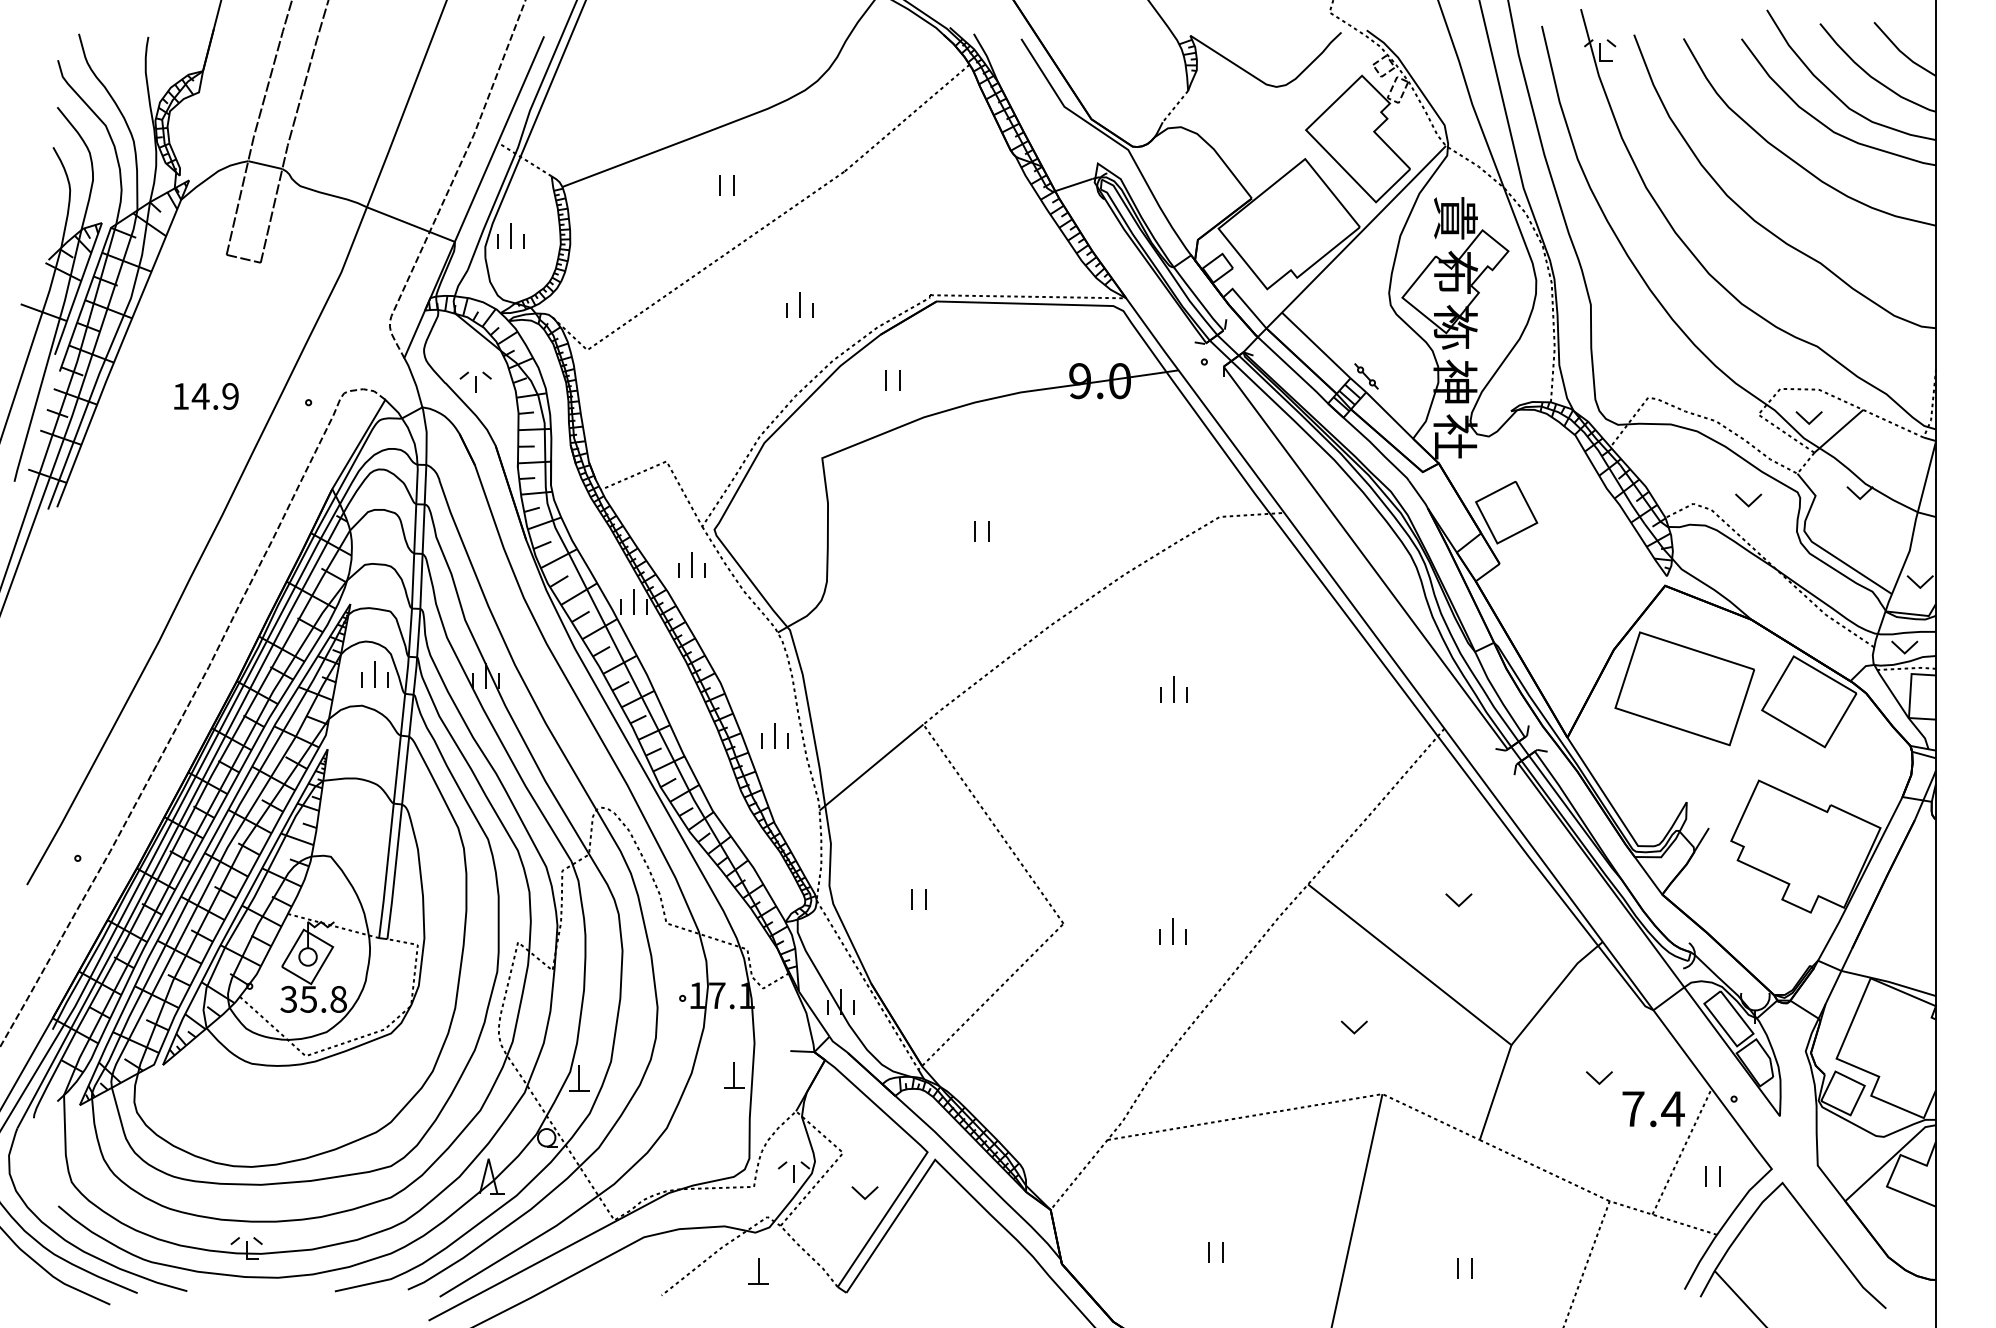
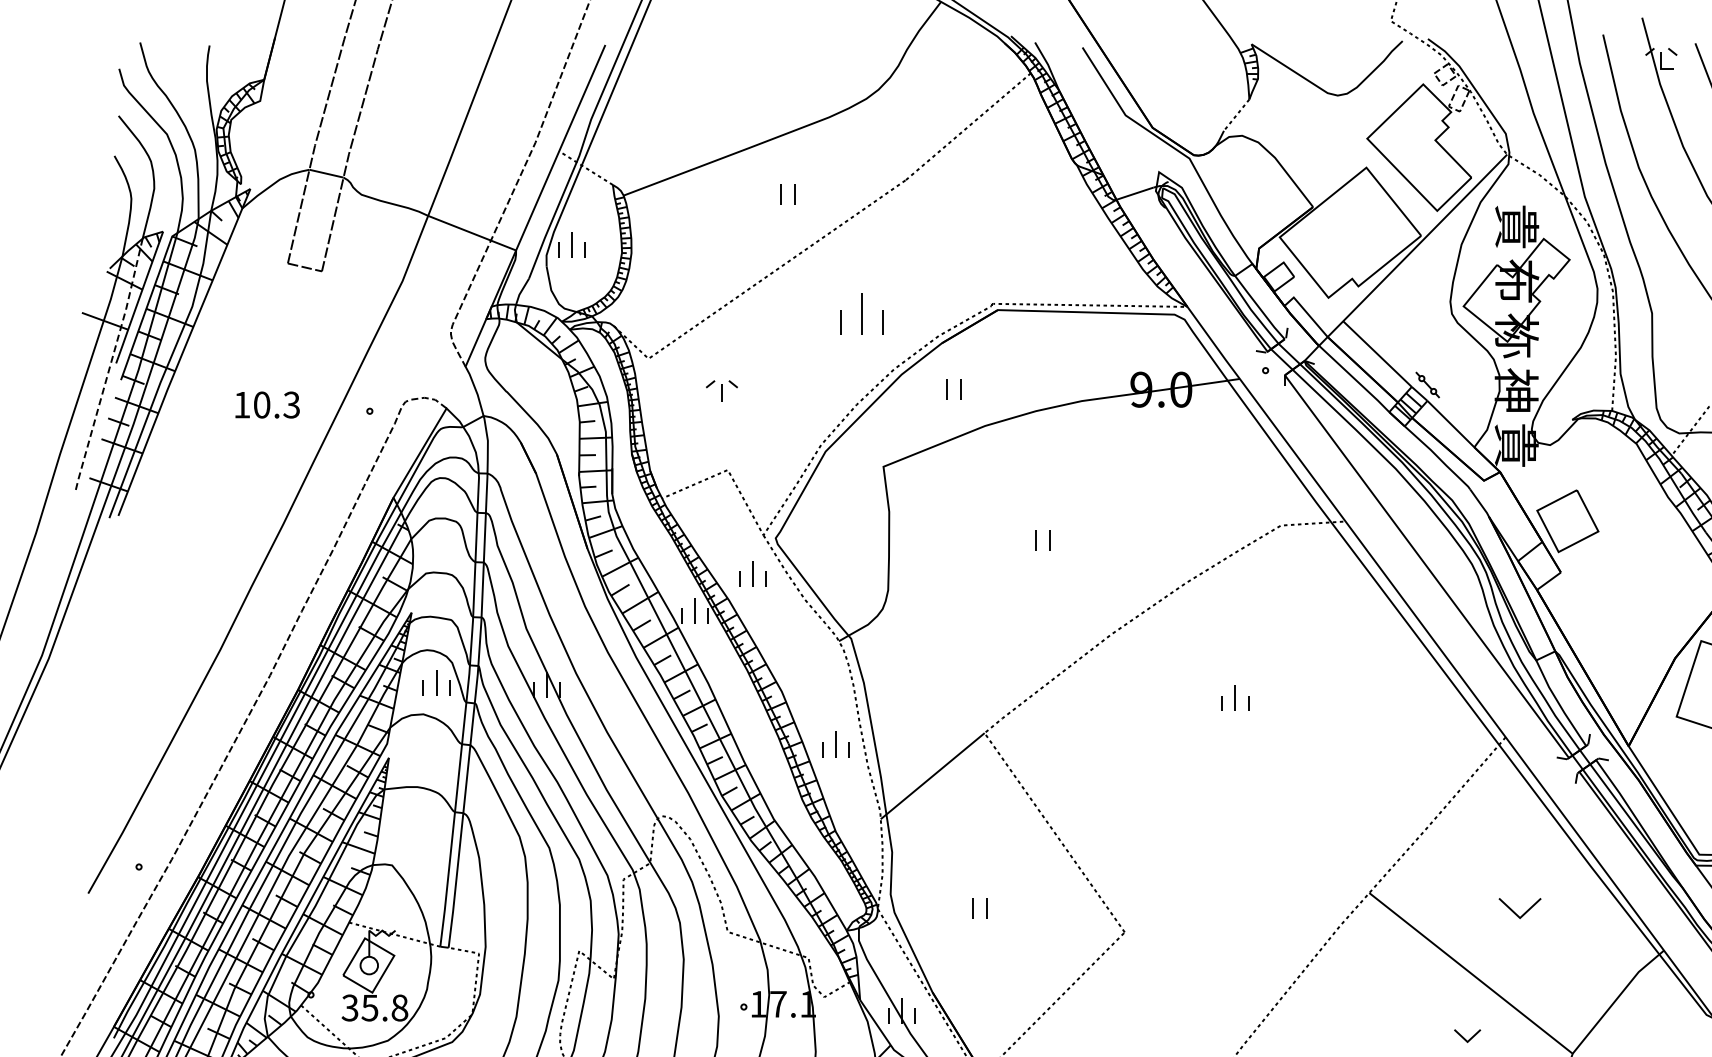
part: (799, 304) -> (860, 313), size x1.6
line: (49, 356) -> (110, 365), solid -> dashed
part: (475, 381) -> (721, 390), moved
text: (214, 396) -> (275, 405), 14.9 -> 10.3
text: (1455, 436) -> (1516, 445), 社 -> 貴
part: (1458, 900) -> (1519, 909), size x1.6
part: (1172, 931) -> (1233, 940), removed
part: (1353, 1027) -> (1466, 1036), moved

